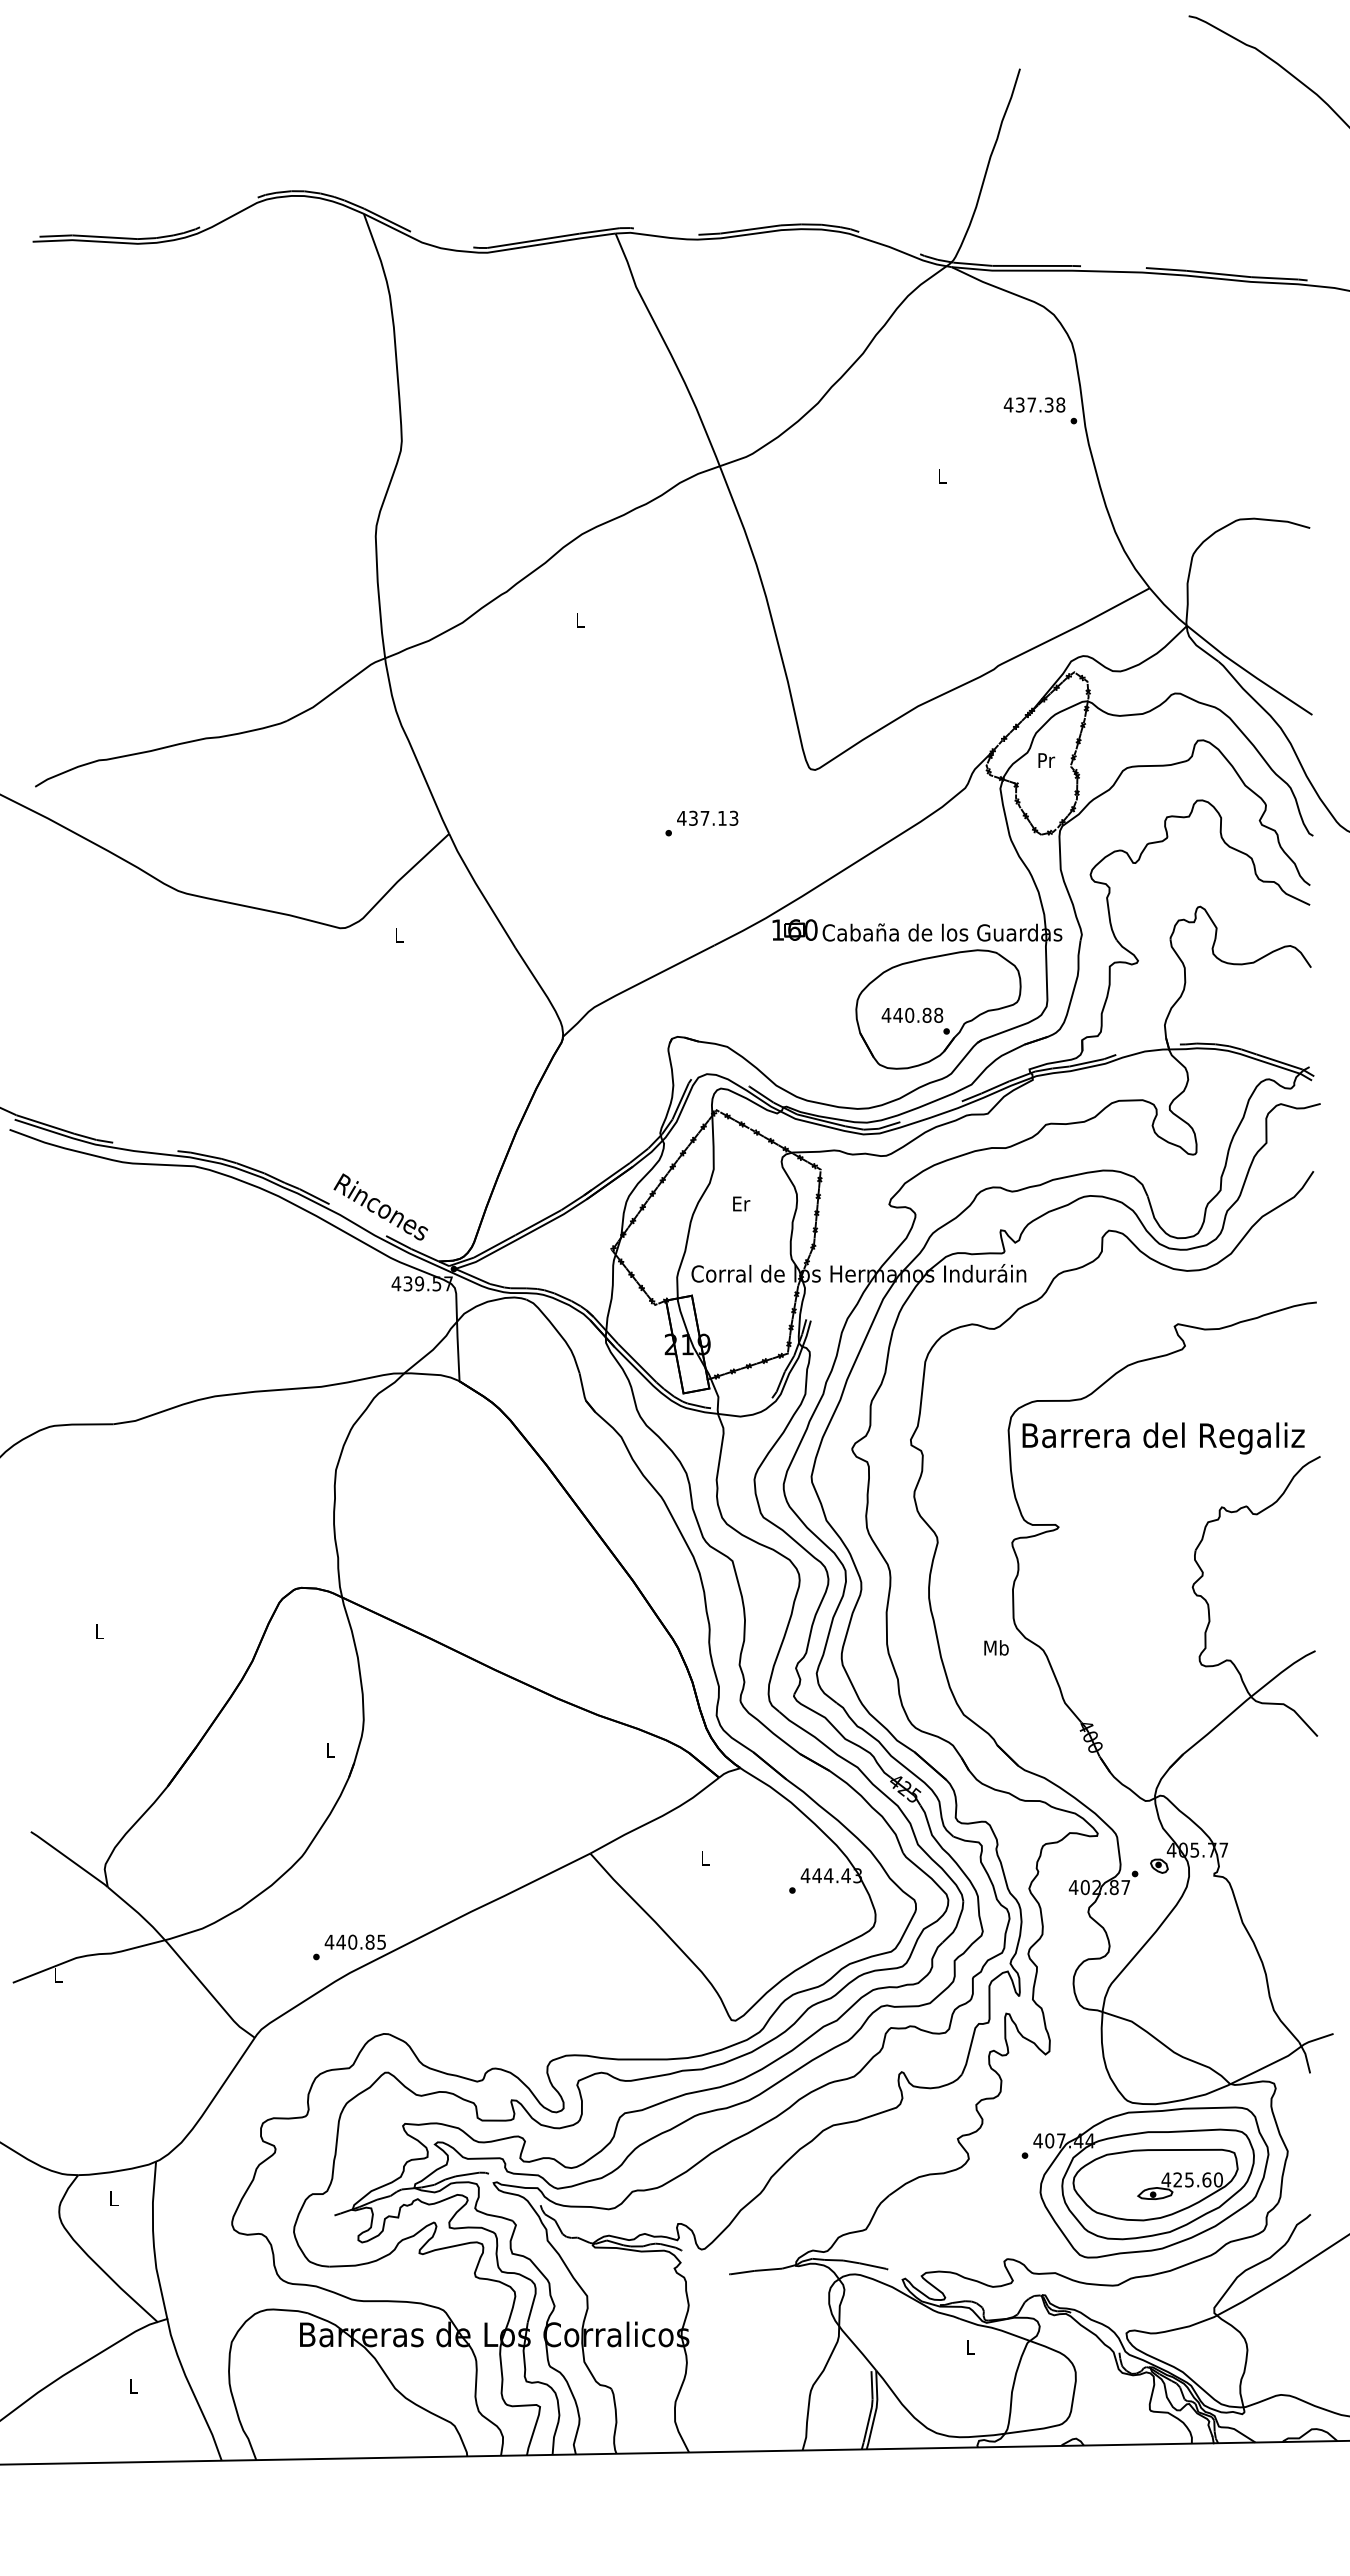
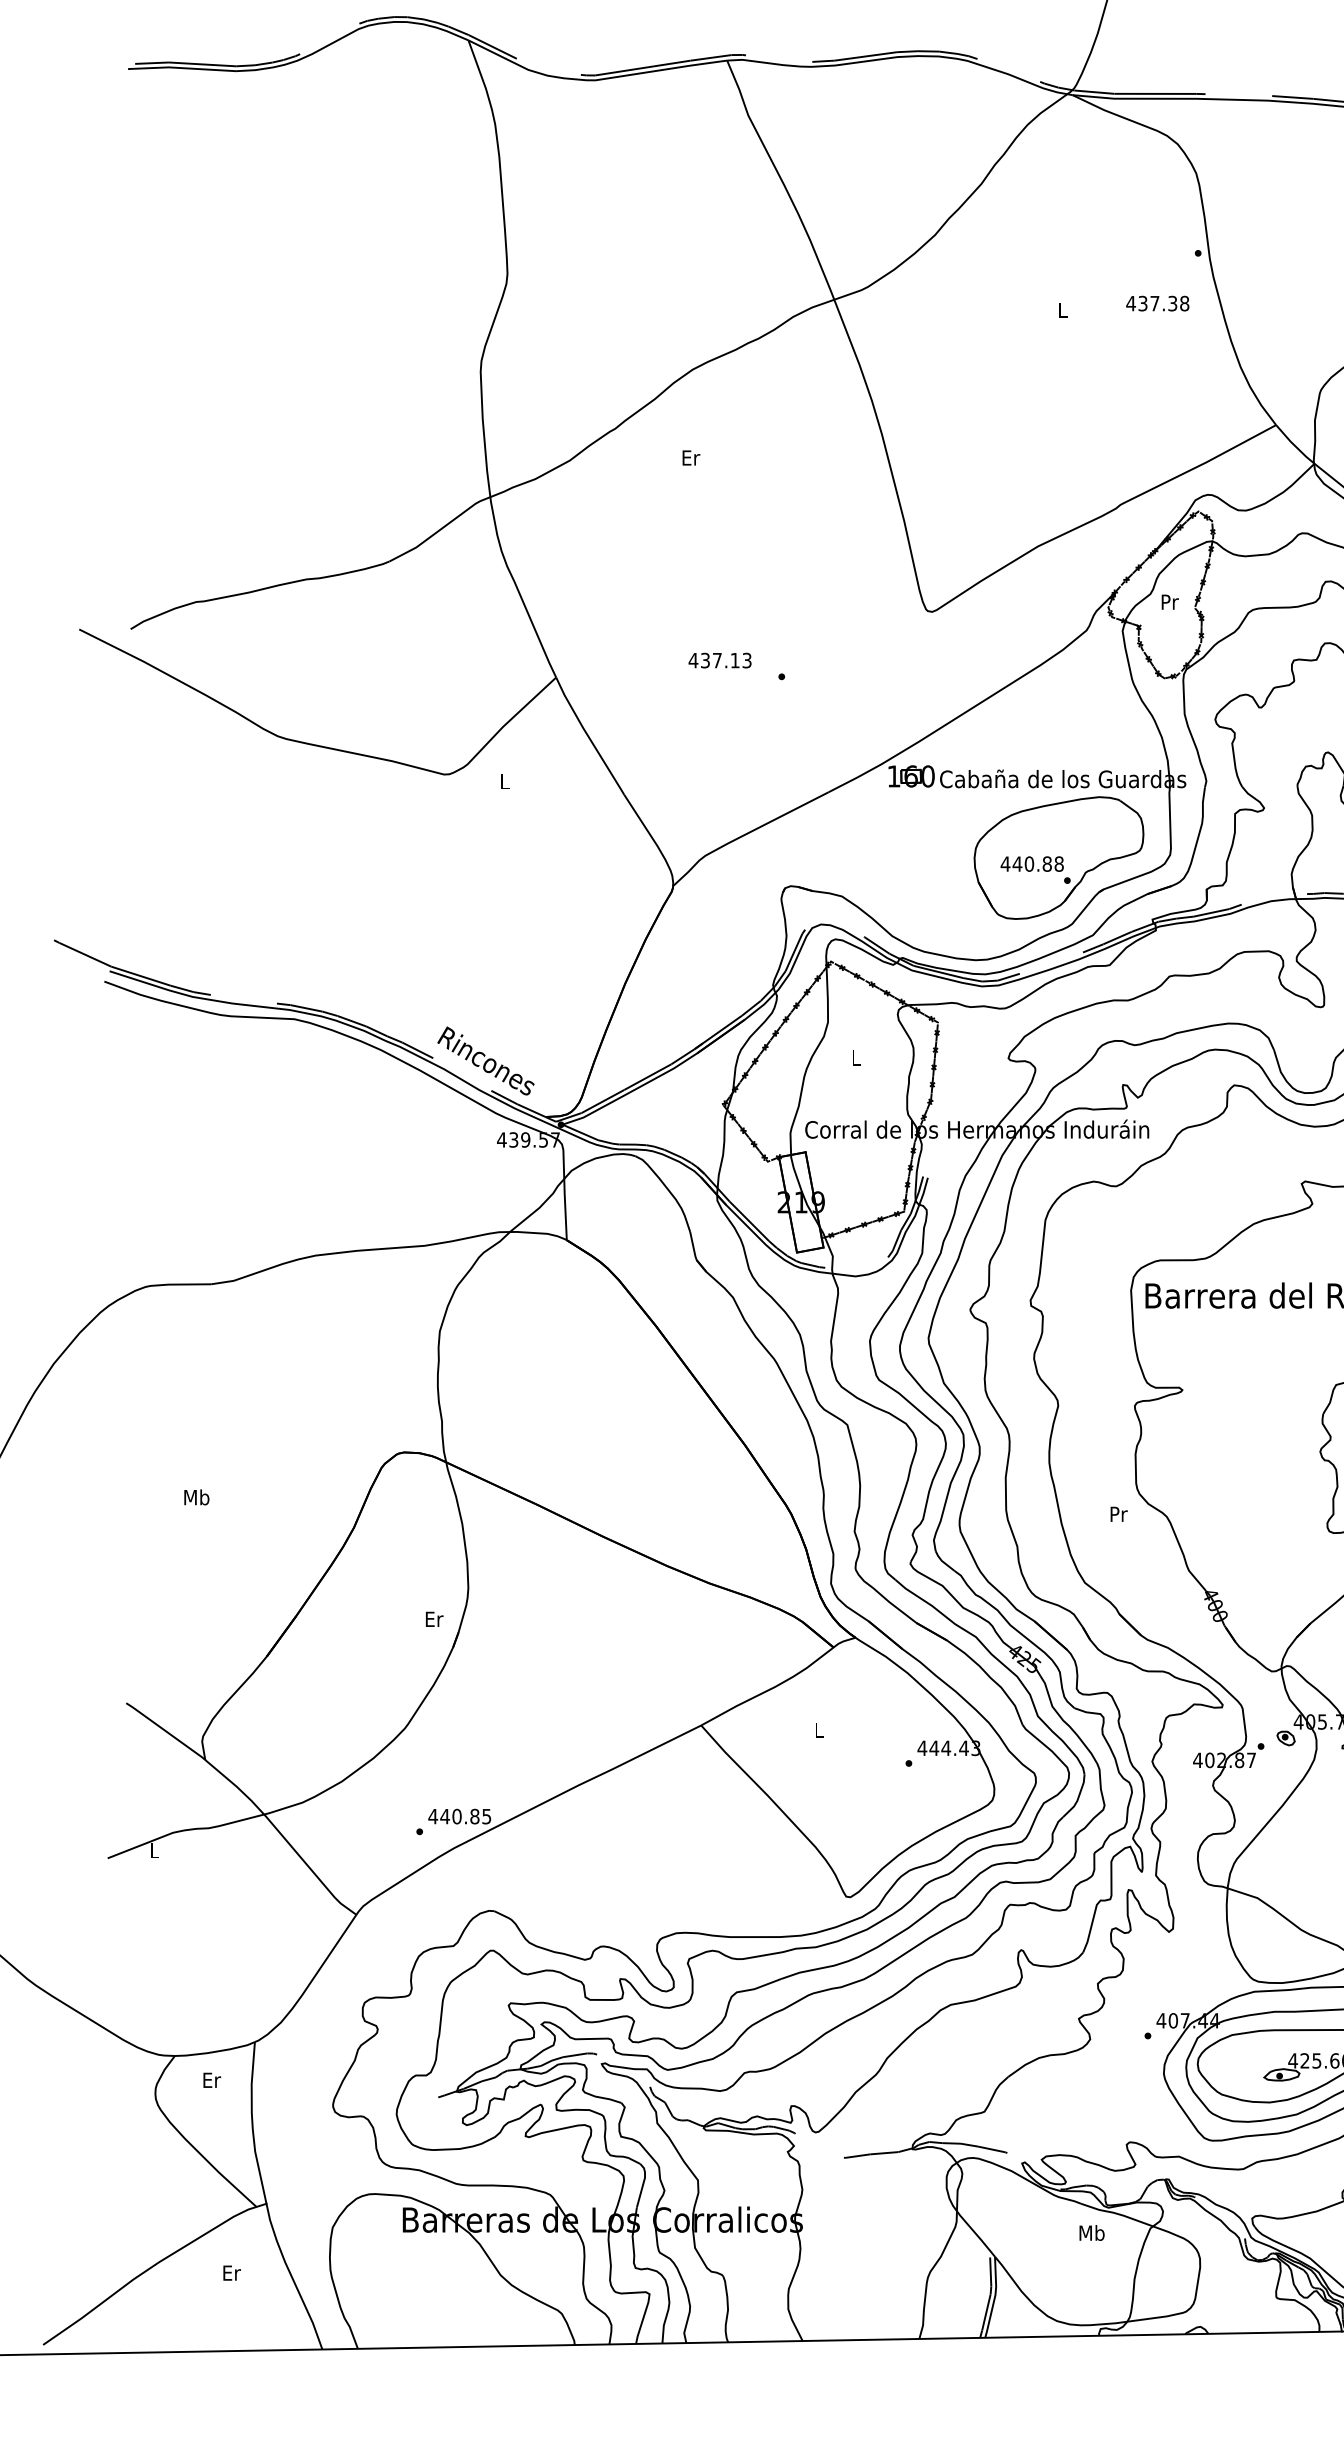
text: (1034, 404) -> (1157, 303), moved
text: (580, 619) -> (691, 457), L -> Er
text: (707, 817) -> (719, 659), moved
text: (741, 1203) -> (856, 1057), Er -> L
text: (99, 1631) -> (196, 1497), L -> Mb
text: (996, 1647) -> (1118, 1513), Mb -> Pr
text: (330, 1750) -> (434, 1619), L -> Er
text: (114, 2198) -> (212, 2079), L -> Er
text: (970, 2347) -> (1091, 2233), L -> Mb
text: (133, 2386) -> (231, 2273), L -> Er

